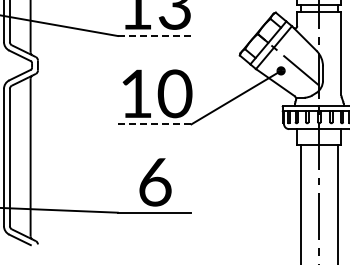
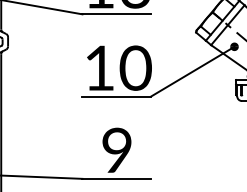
line: (154, 36) -> (116, 14), dashed -> solid
line: (154, 124) -> (116, 96), dashed -> solid
text: (155, 181) -> (117, 149), 6 -> 9

